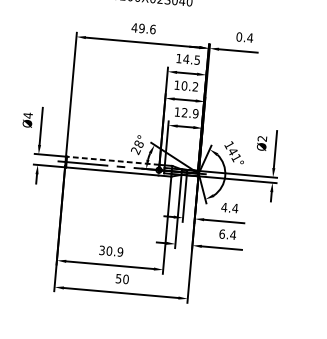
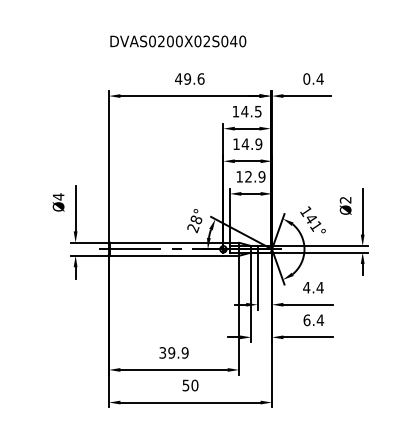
text: (189, 86) -> (251, 144), 10.2 -> 14.9
line: (113, 160) -> (166, 242), dashed -> solid
text: (109, 250) -> (171, 352), 30.9 -> 39.9

